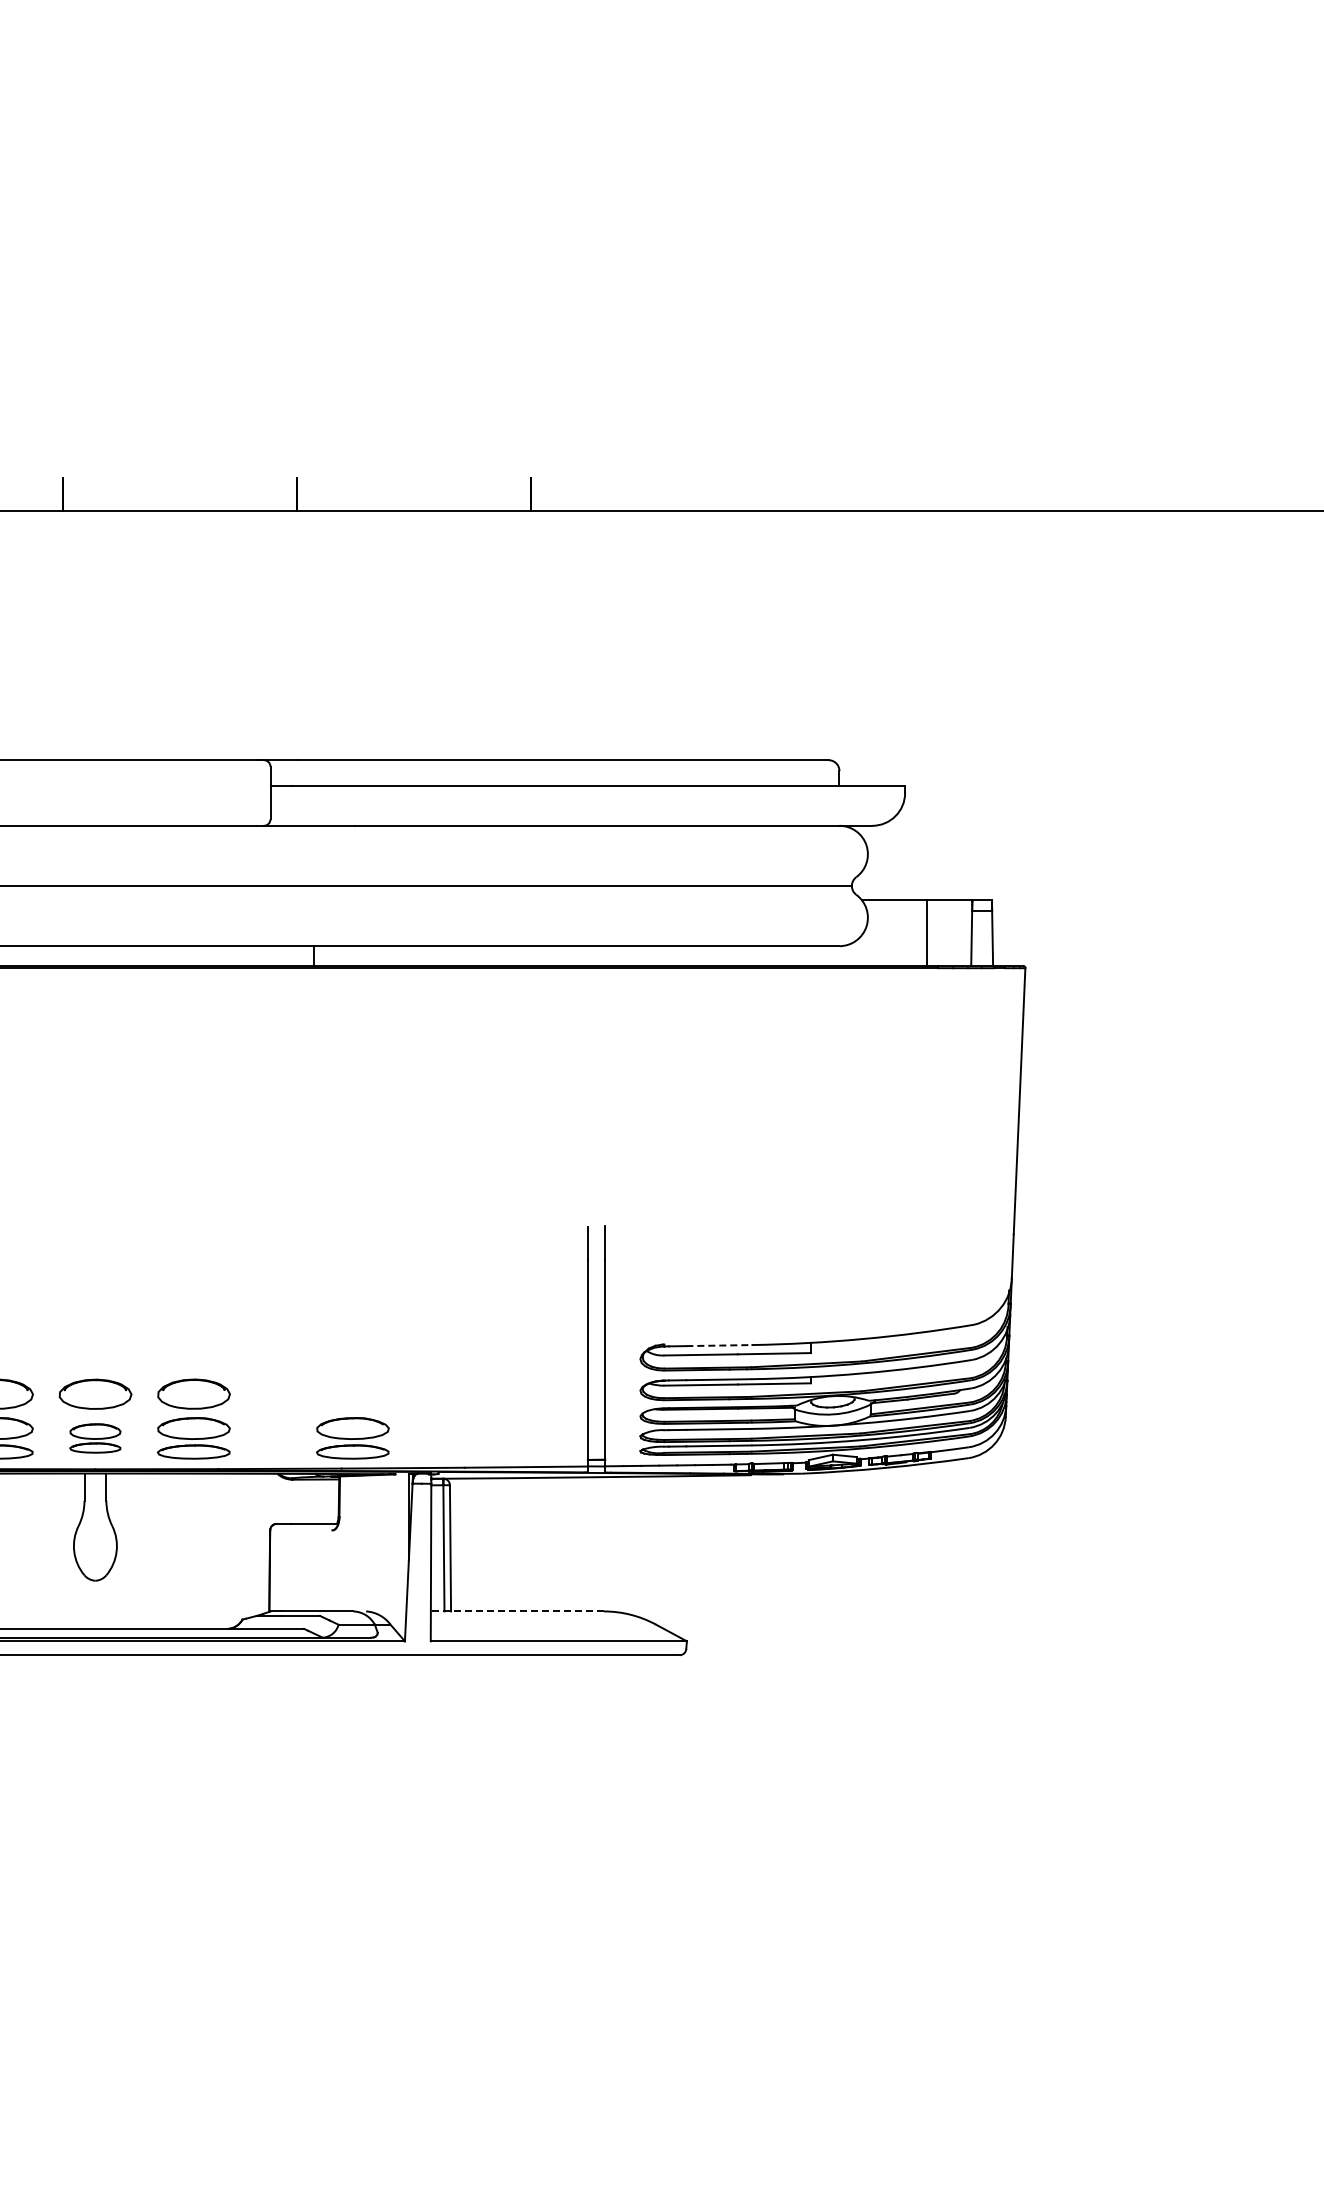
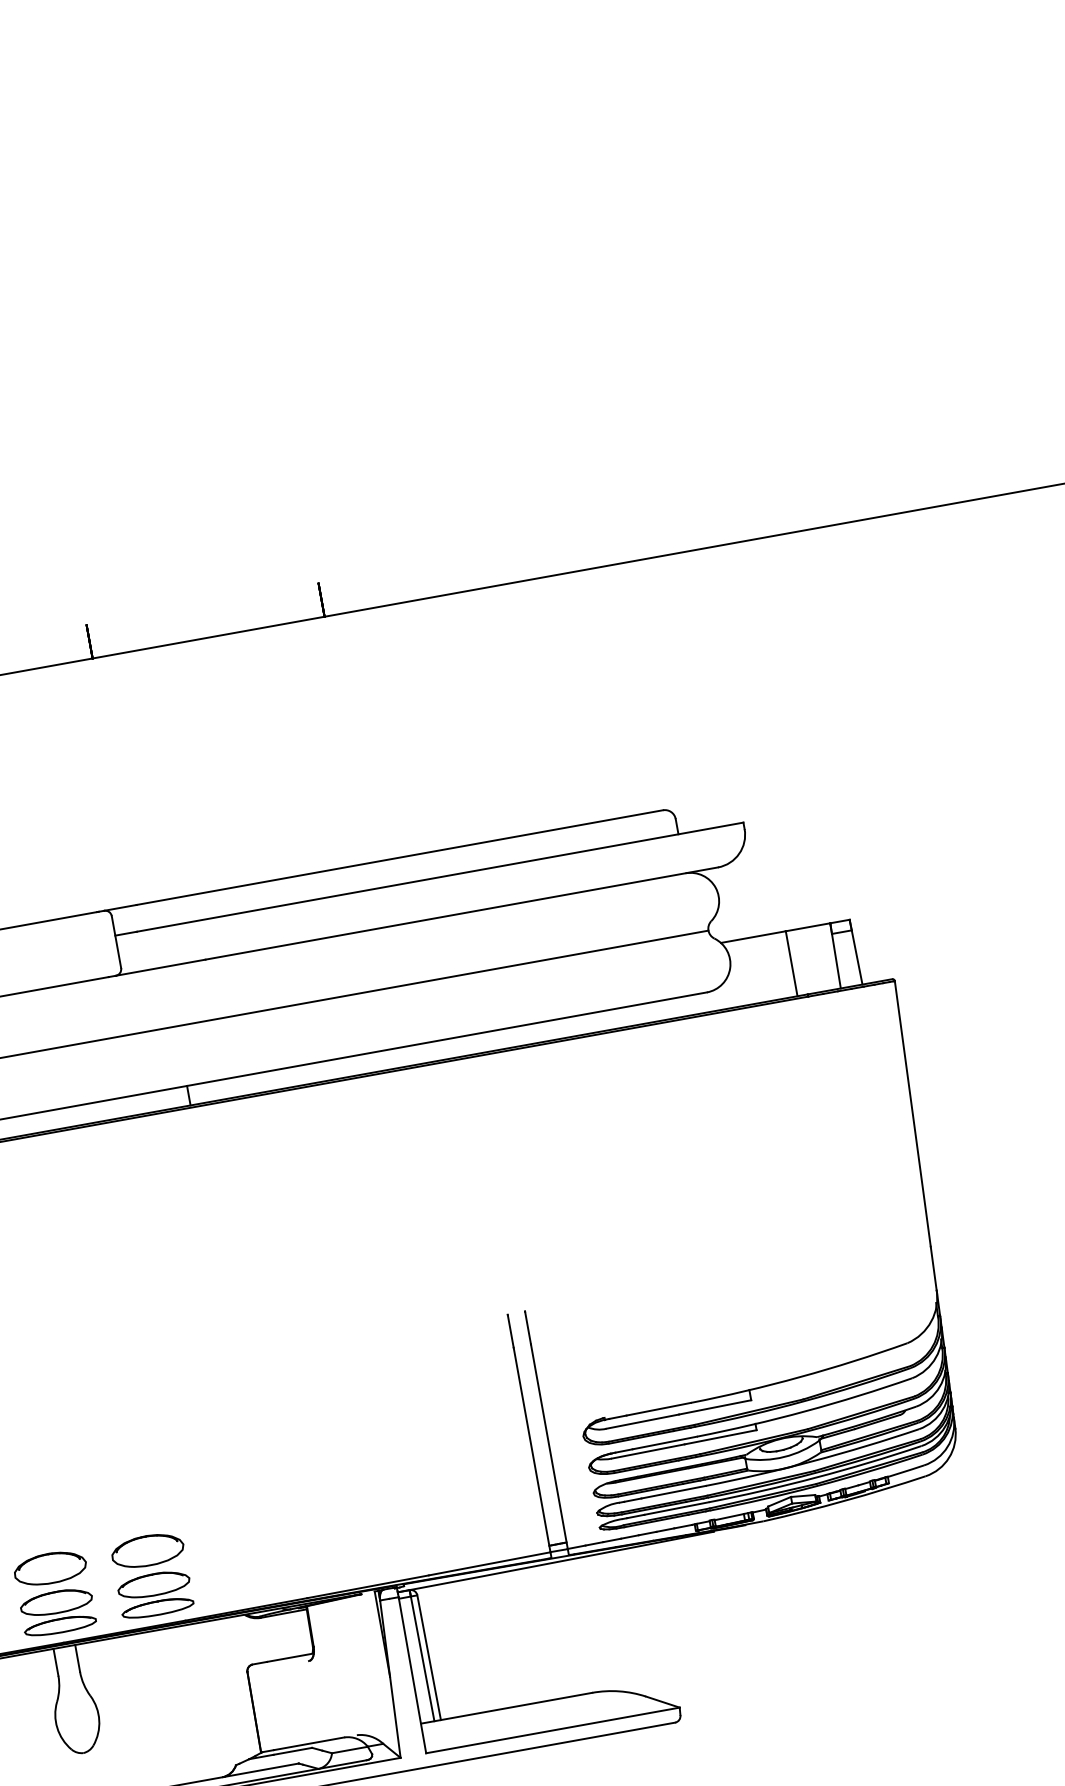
line: (718, 1345) -> (658, 1409), dashed -> solid
part: (95, 1438) -> (58, 1612), size x1.43
part: (352, 1438) -> (312, 1566), removed
line: (518, 1611) -> (507, 1708), dashed -> solid

